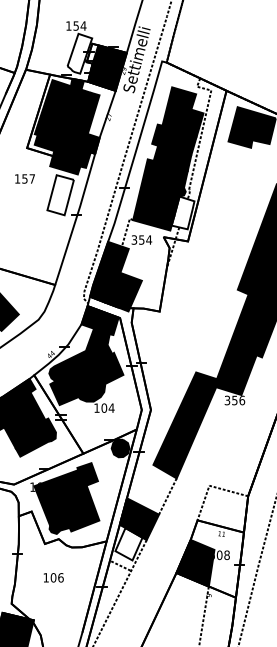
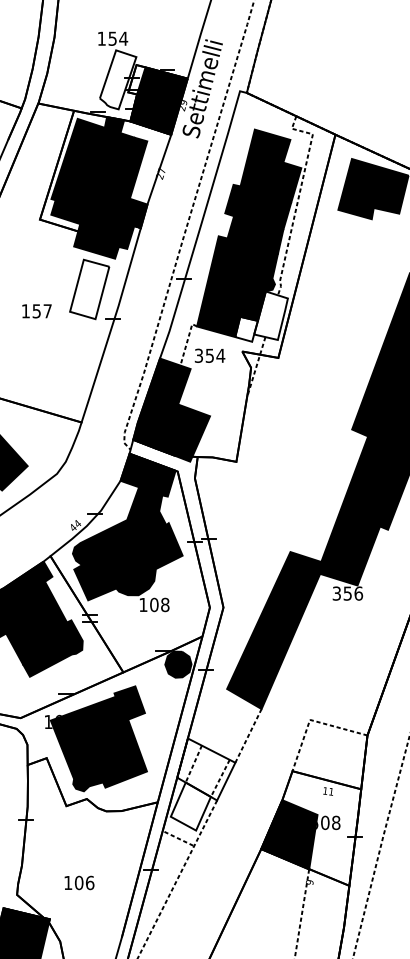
text: (24, 178) -> (36, 310), moved
fill: (166, 221) -> (246, 328), removed
text: (111, 407) -> (164, 603), 104 -> 108
fill: (139, 519) -> (206, 769), removed
text: (53, 577) -> (79, 882), moved

